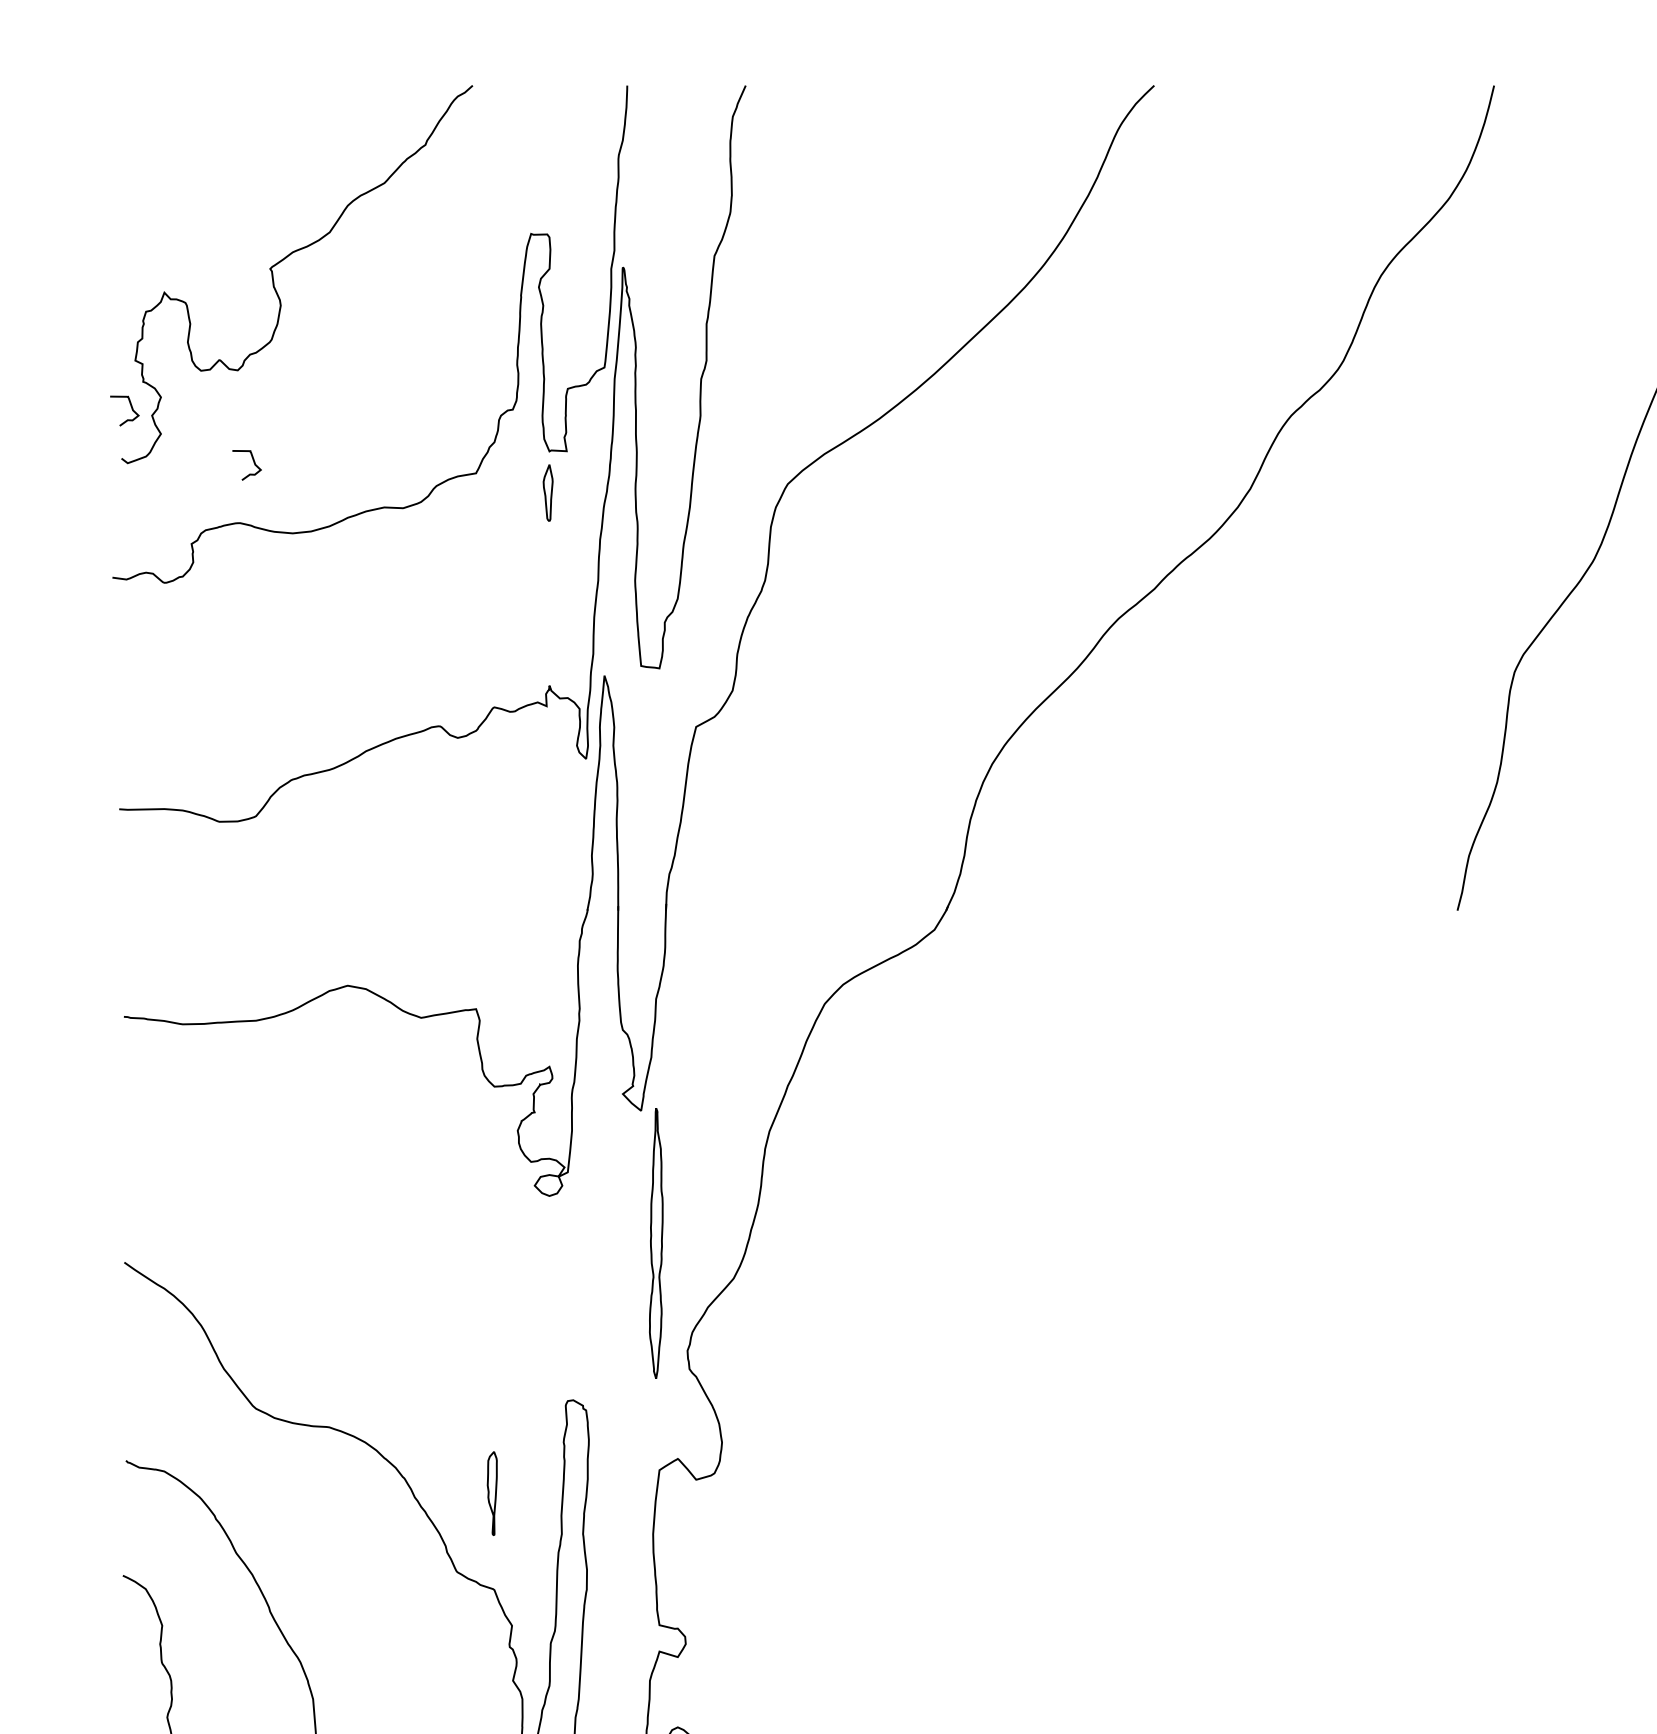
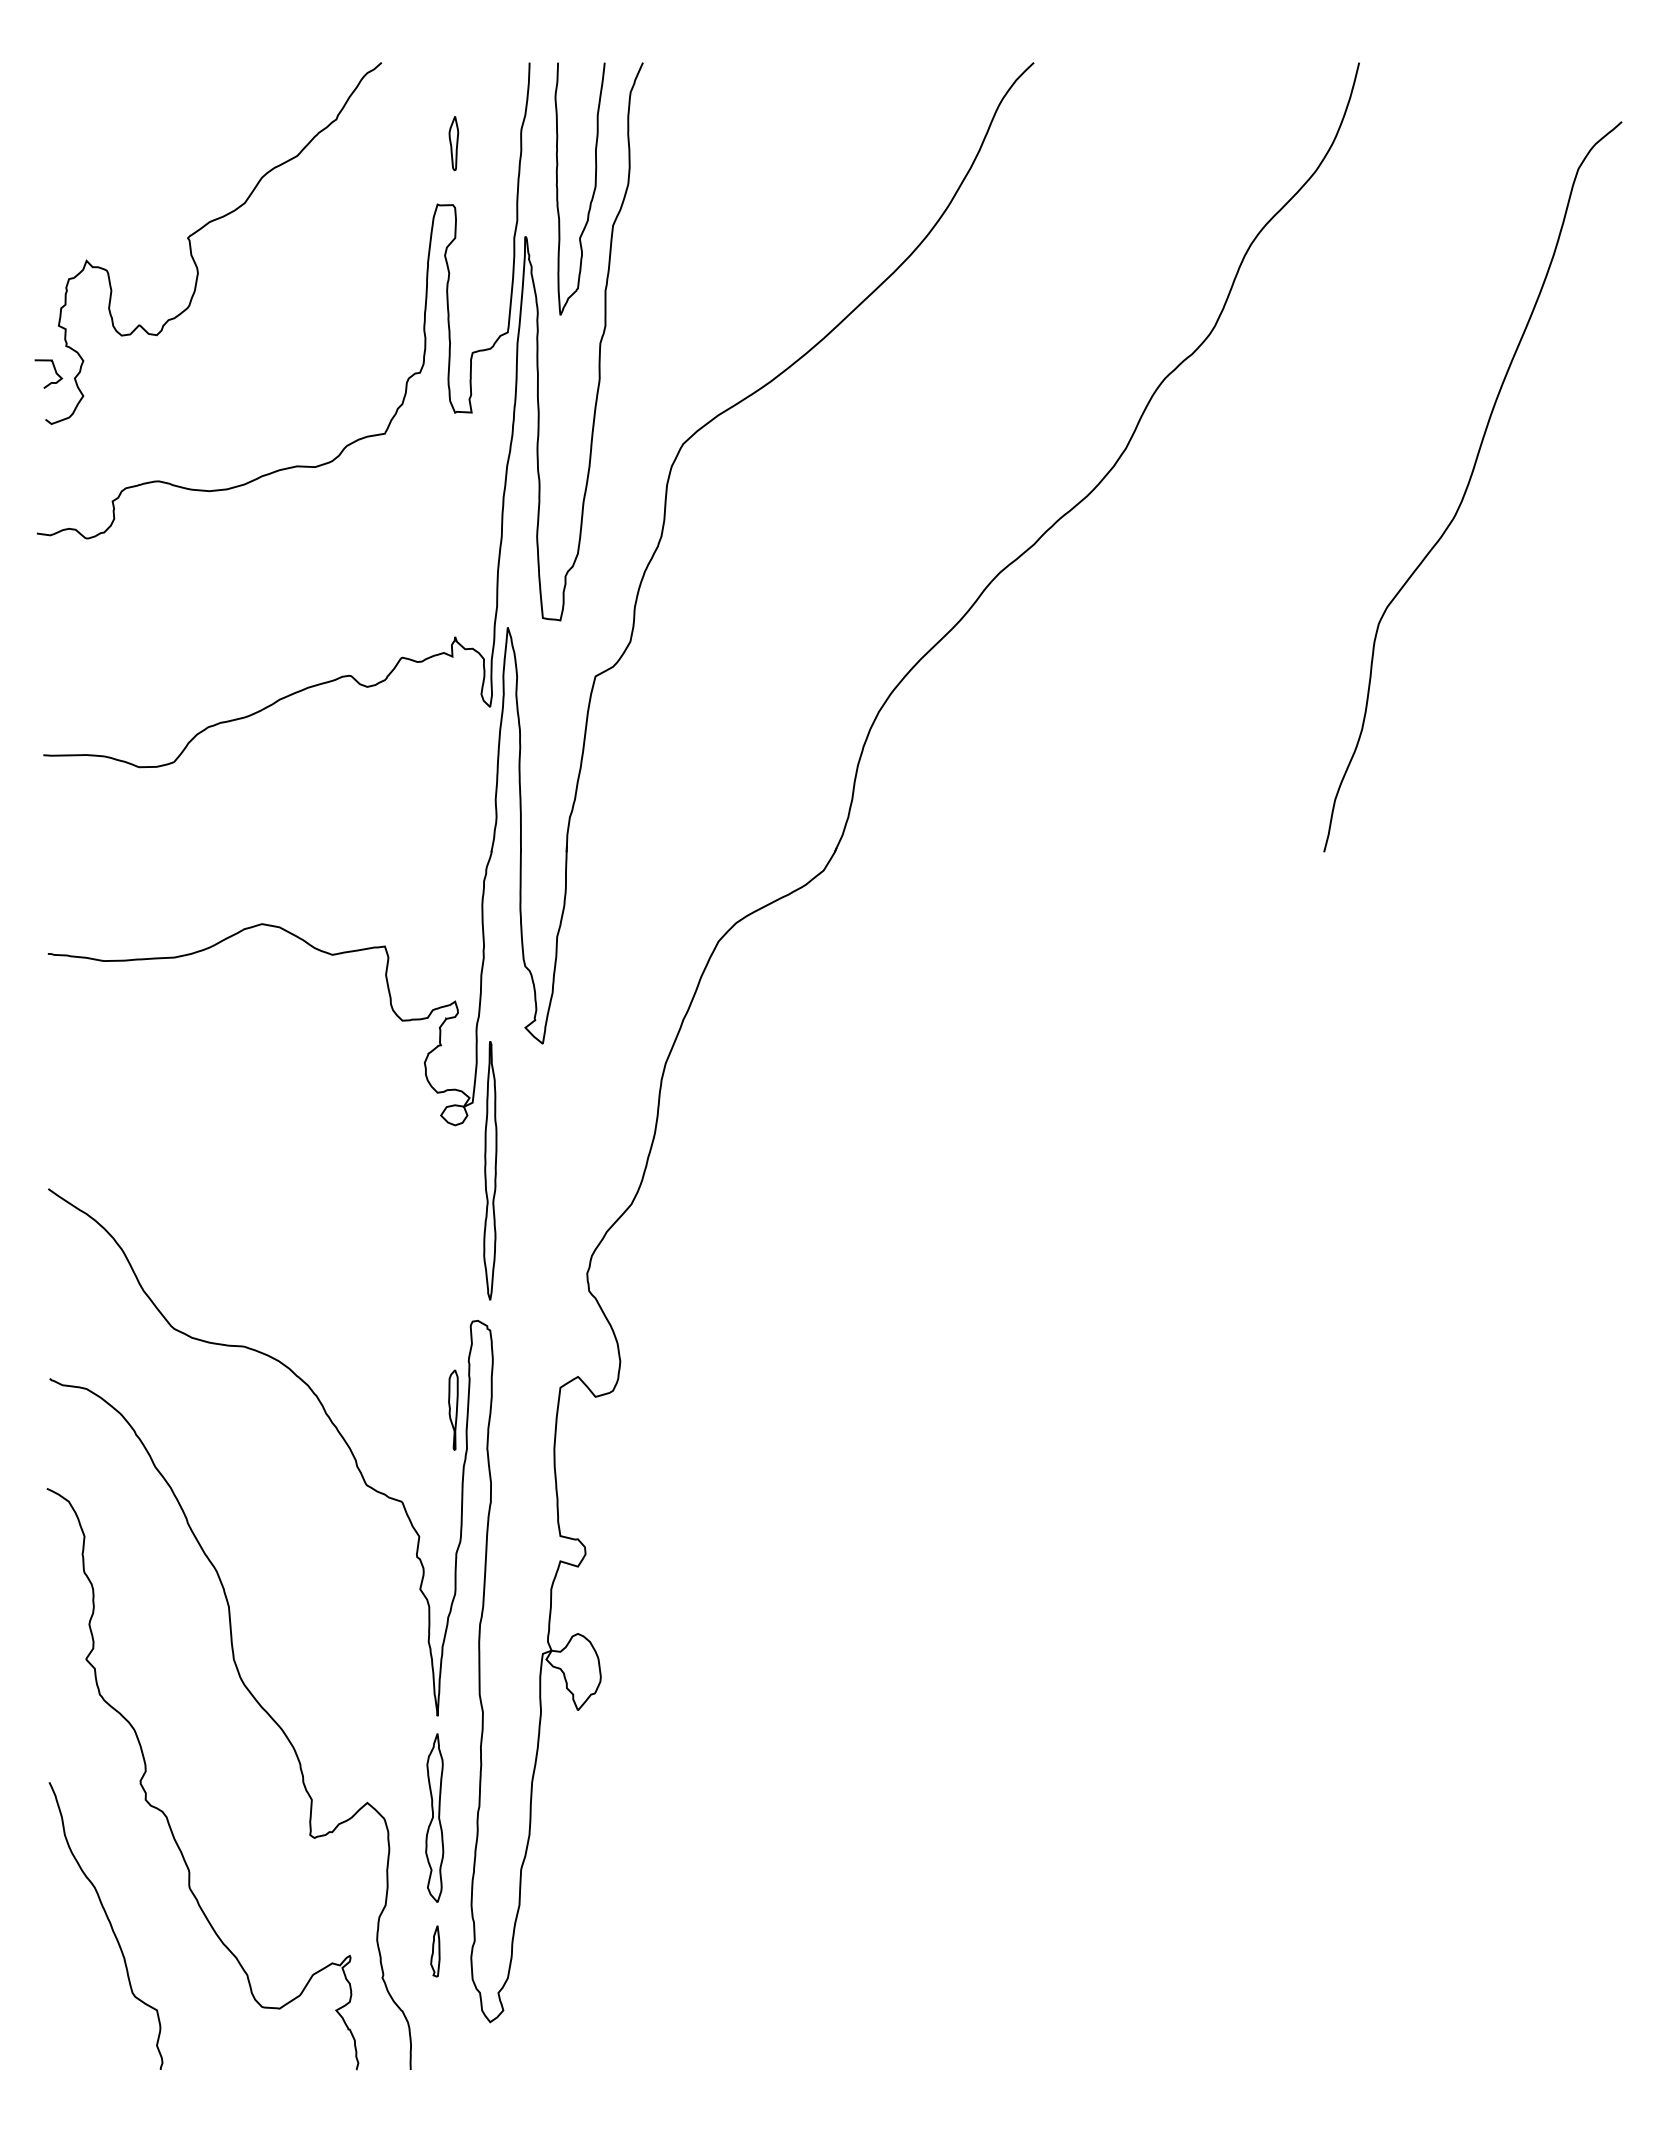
curve: (693, 222) -> (592, 193), added
curve: (253, 461) -> (171, 422), removed
part: (547, 492) -> (453, 143), moved
part: (656, 1243) -> (490, 1170), moved
part: (492, 1492) -> (453, 1409), moved

